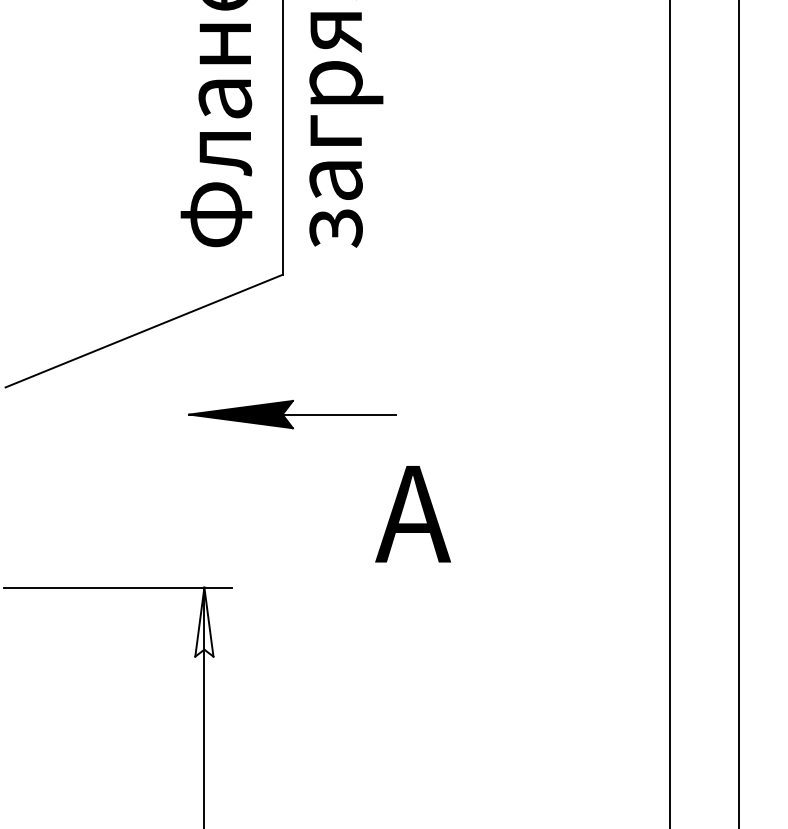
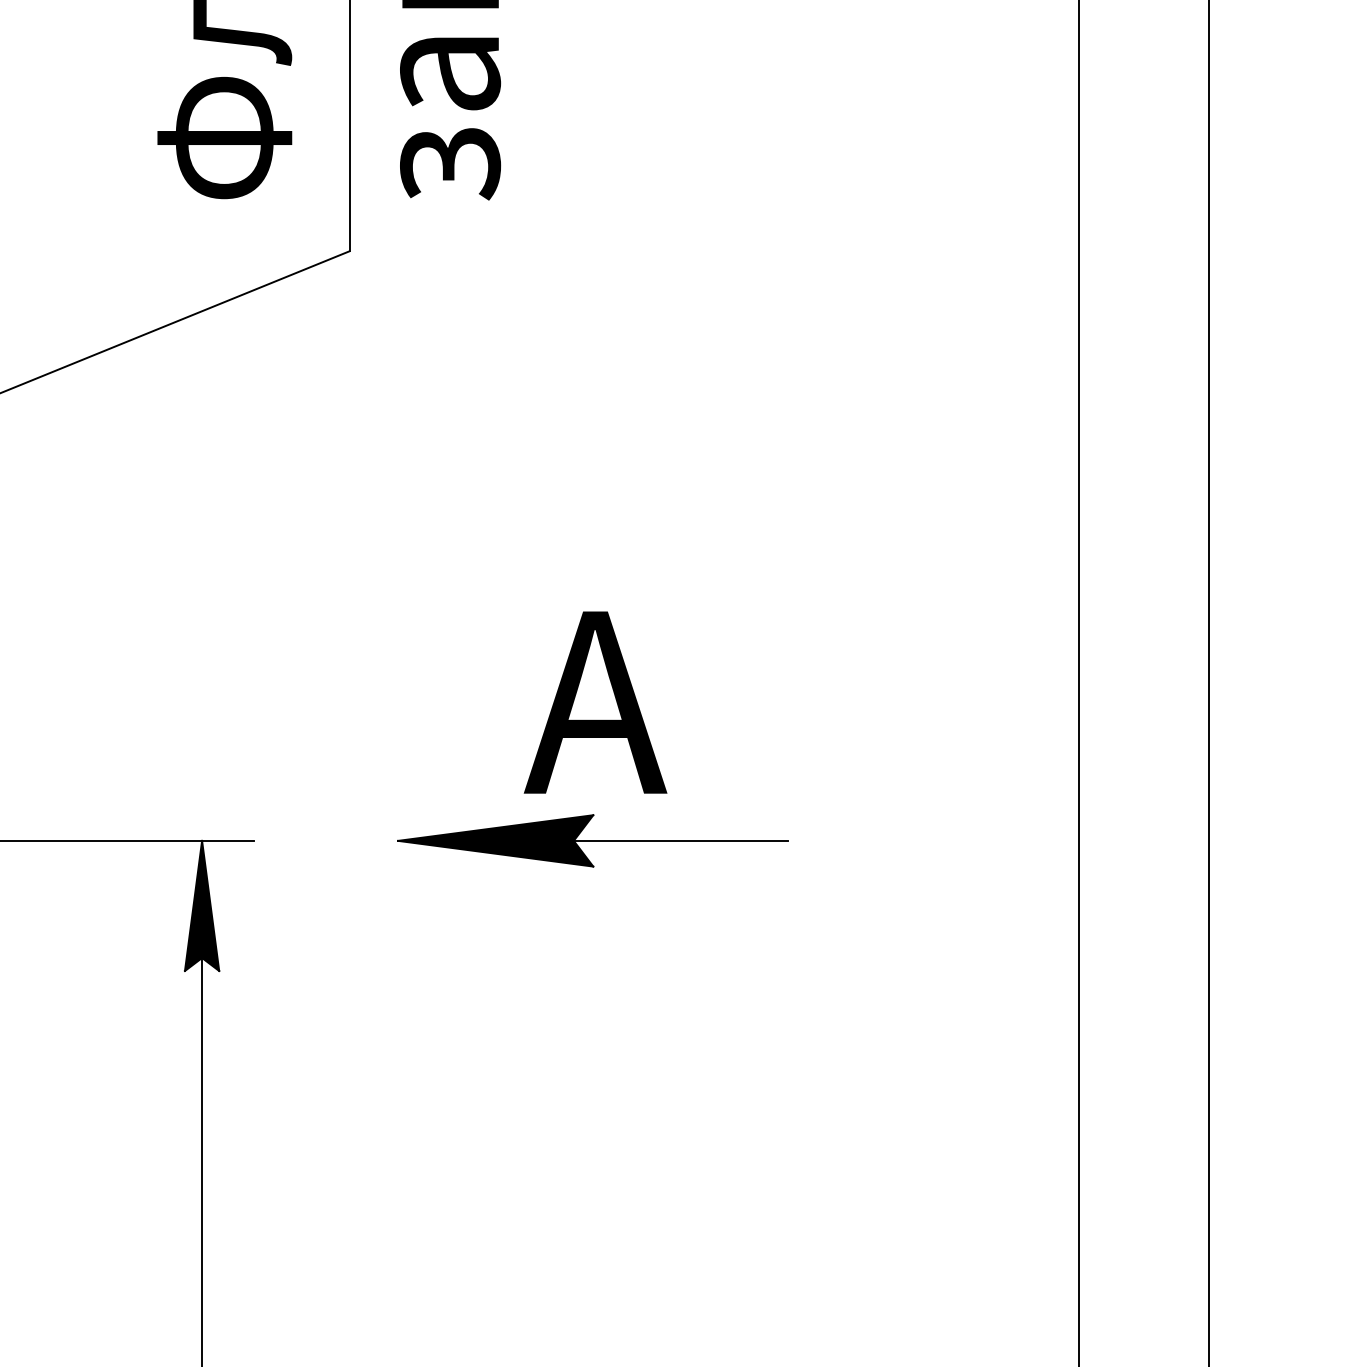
part: (292, 414) -> (592, 840), moved
fill: (204, 621) -> (202, 904), added

